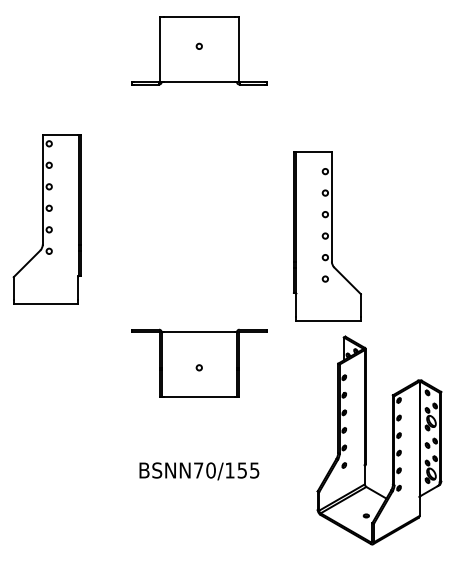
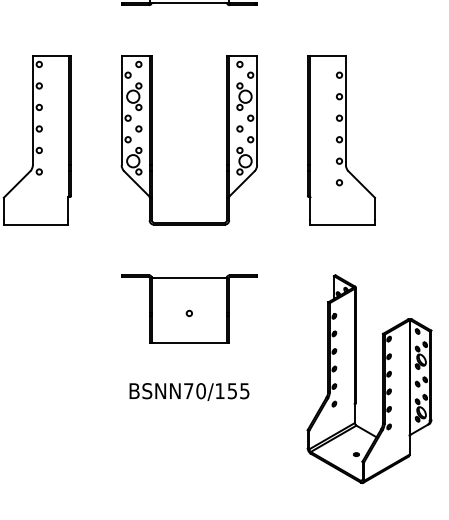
part: (162, 219) -> (152, 140), added
part: (327, 236) -> (341, 140), moved
part: (199, 362) -> (189, 308), moved
part: (366, 440) -> (356, 379), moved

